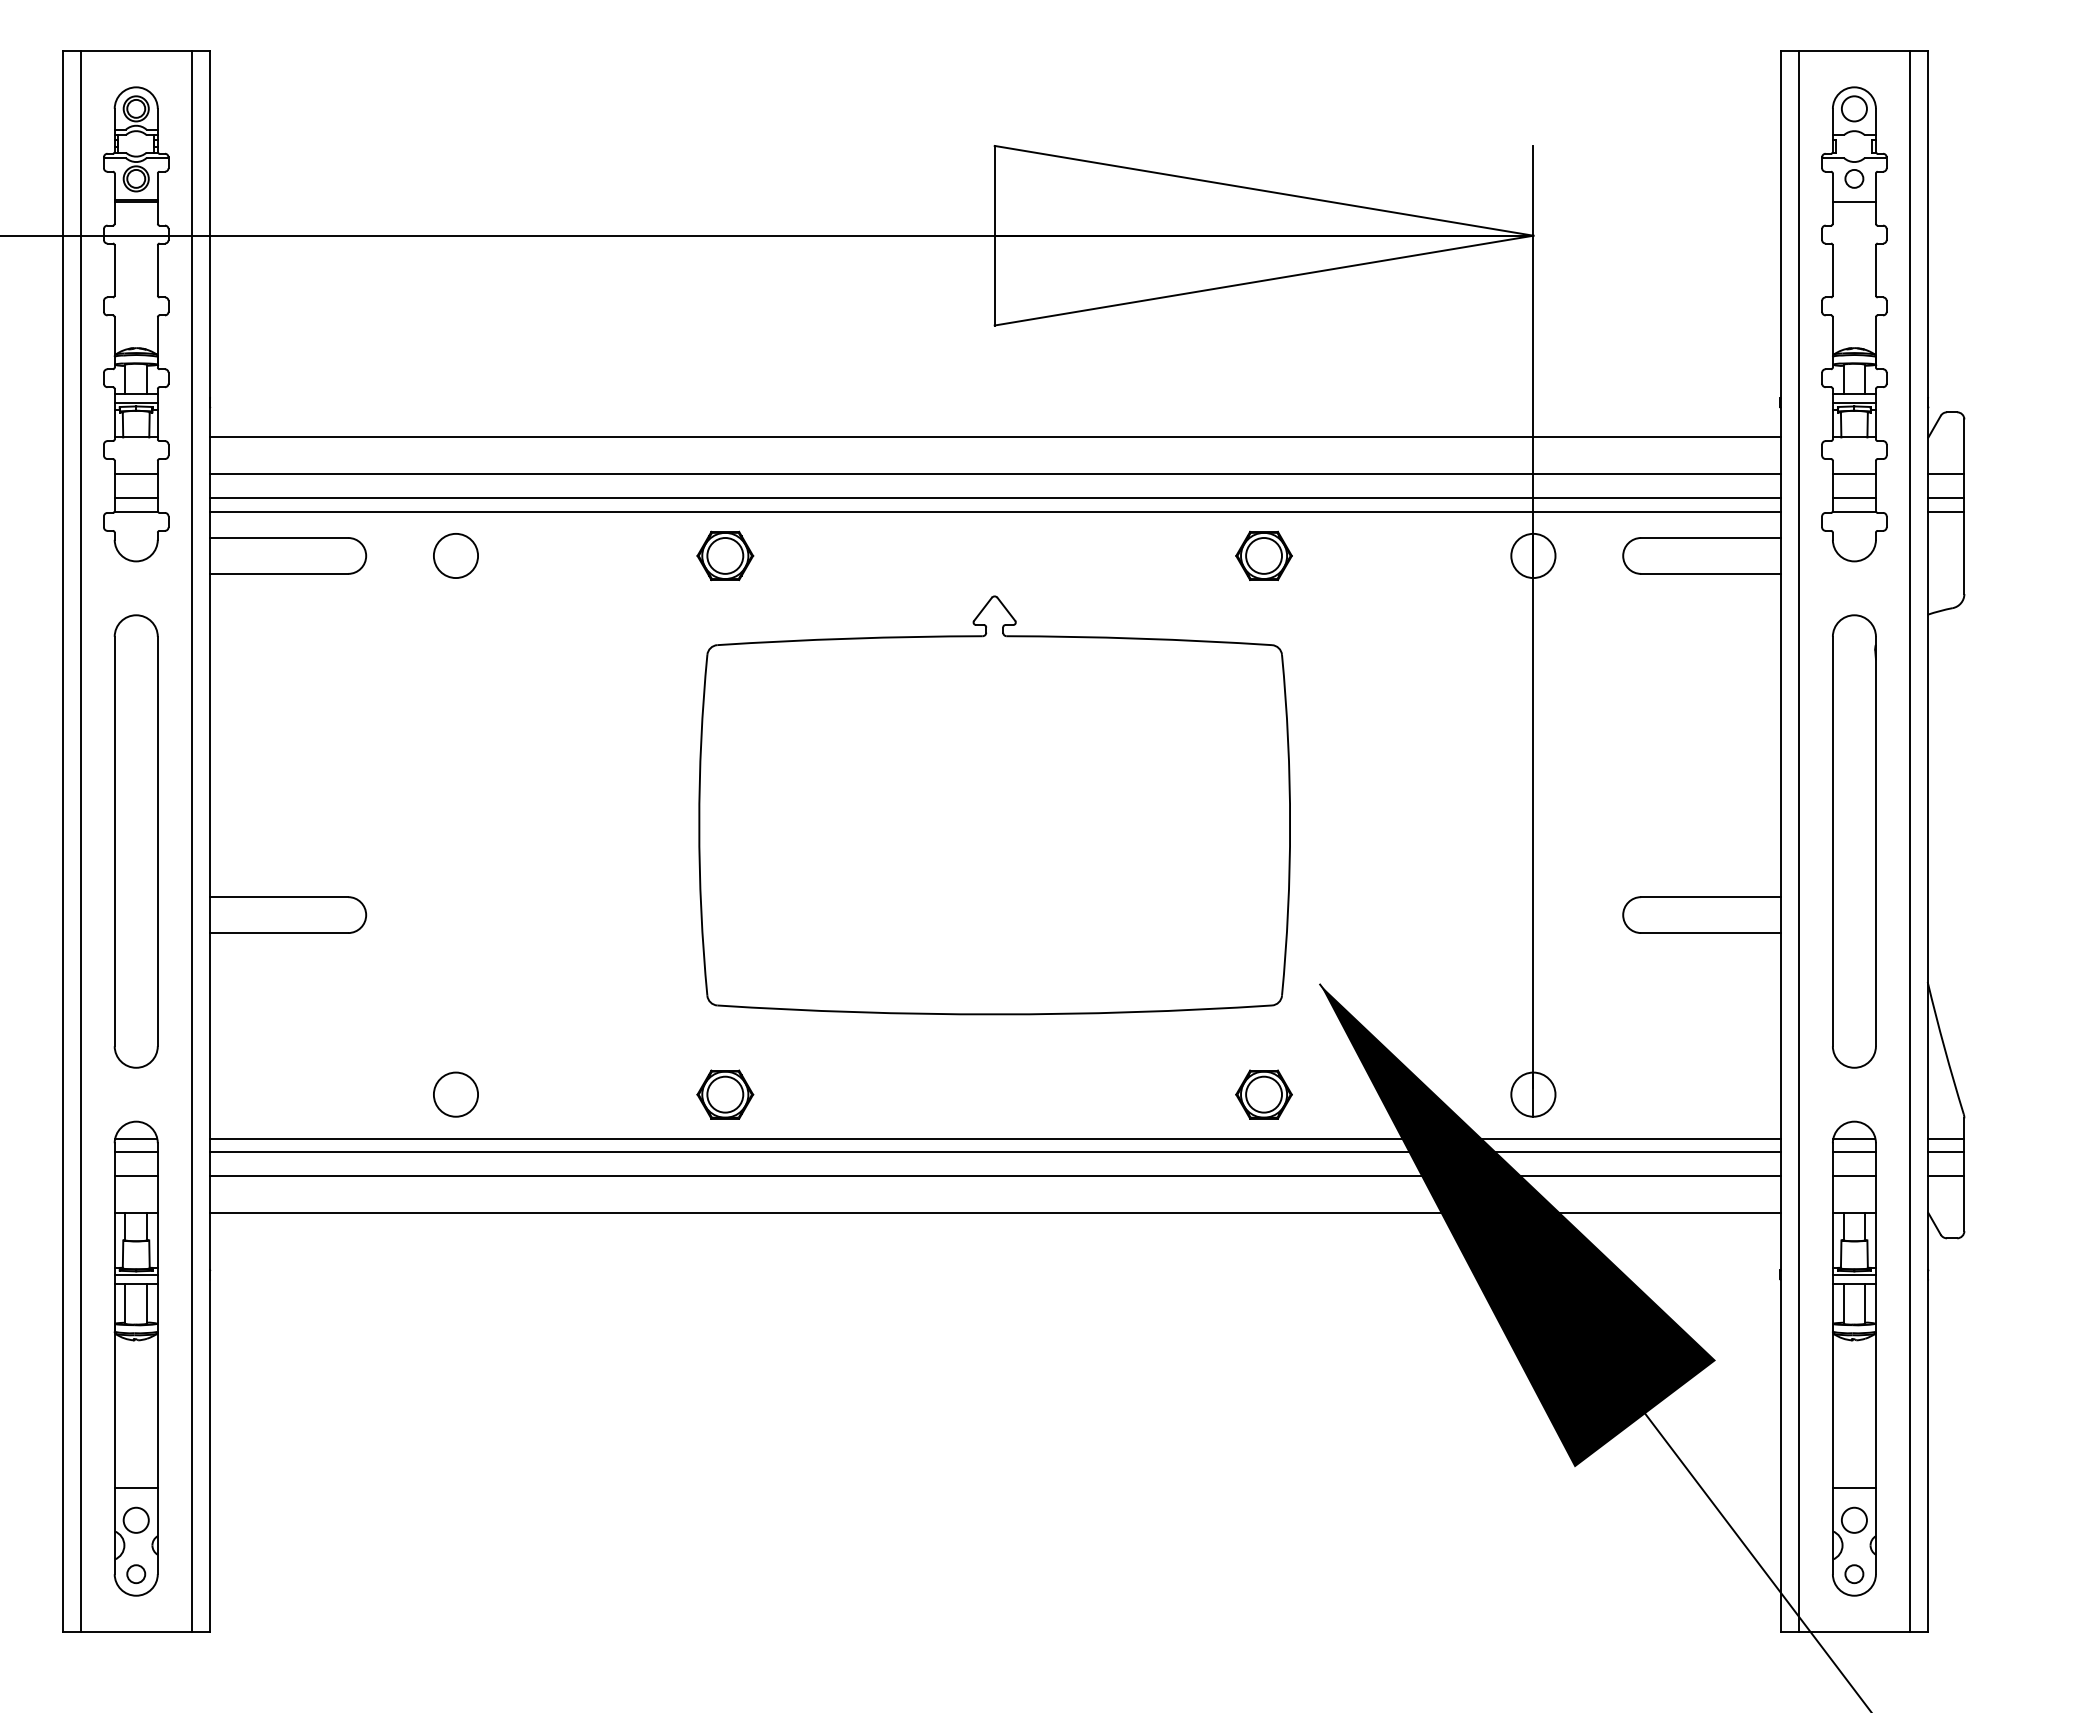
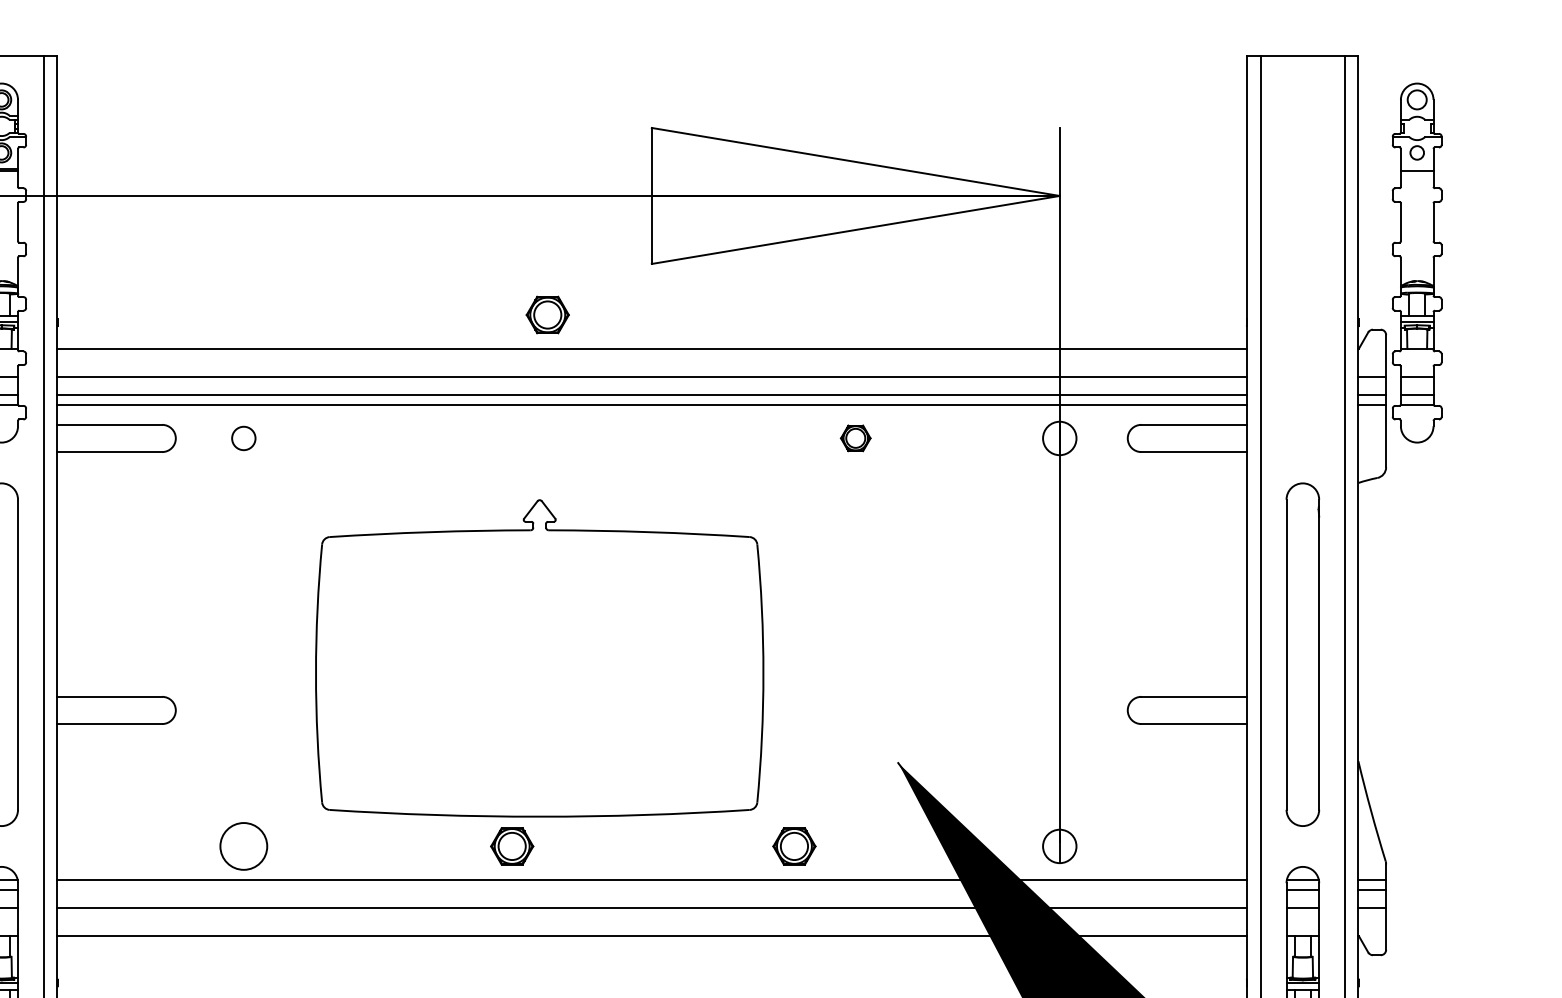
part: (1854, 324) -> (1417, 263), moved
circle: (455, 555) -> (243, 438), size x0.7
part: (725, 555) -> (547, 314), moved
part: (1263, 555) -> (855, 438), size x0.7
part: (994, 805) -> (539, 658), moved
circle: (455, 1094) -> (243, 846), size x1.4
part: (725, 1094) -> (512, 846), moved
part: (1263, 1094) -> (794, 846), moved
line: (995, 1152) -> (652, 890), removed

